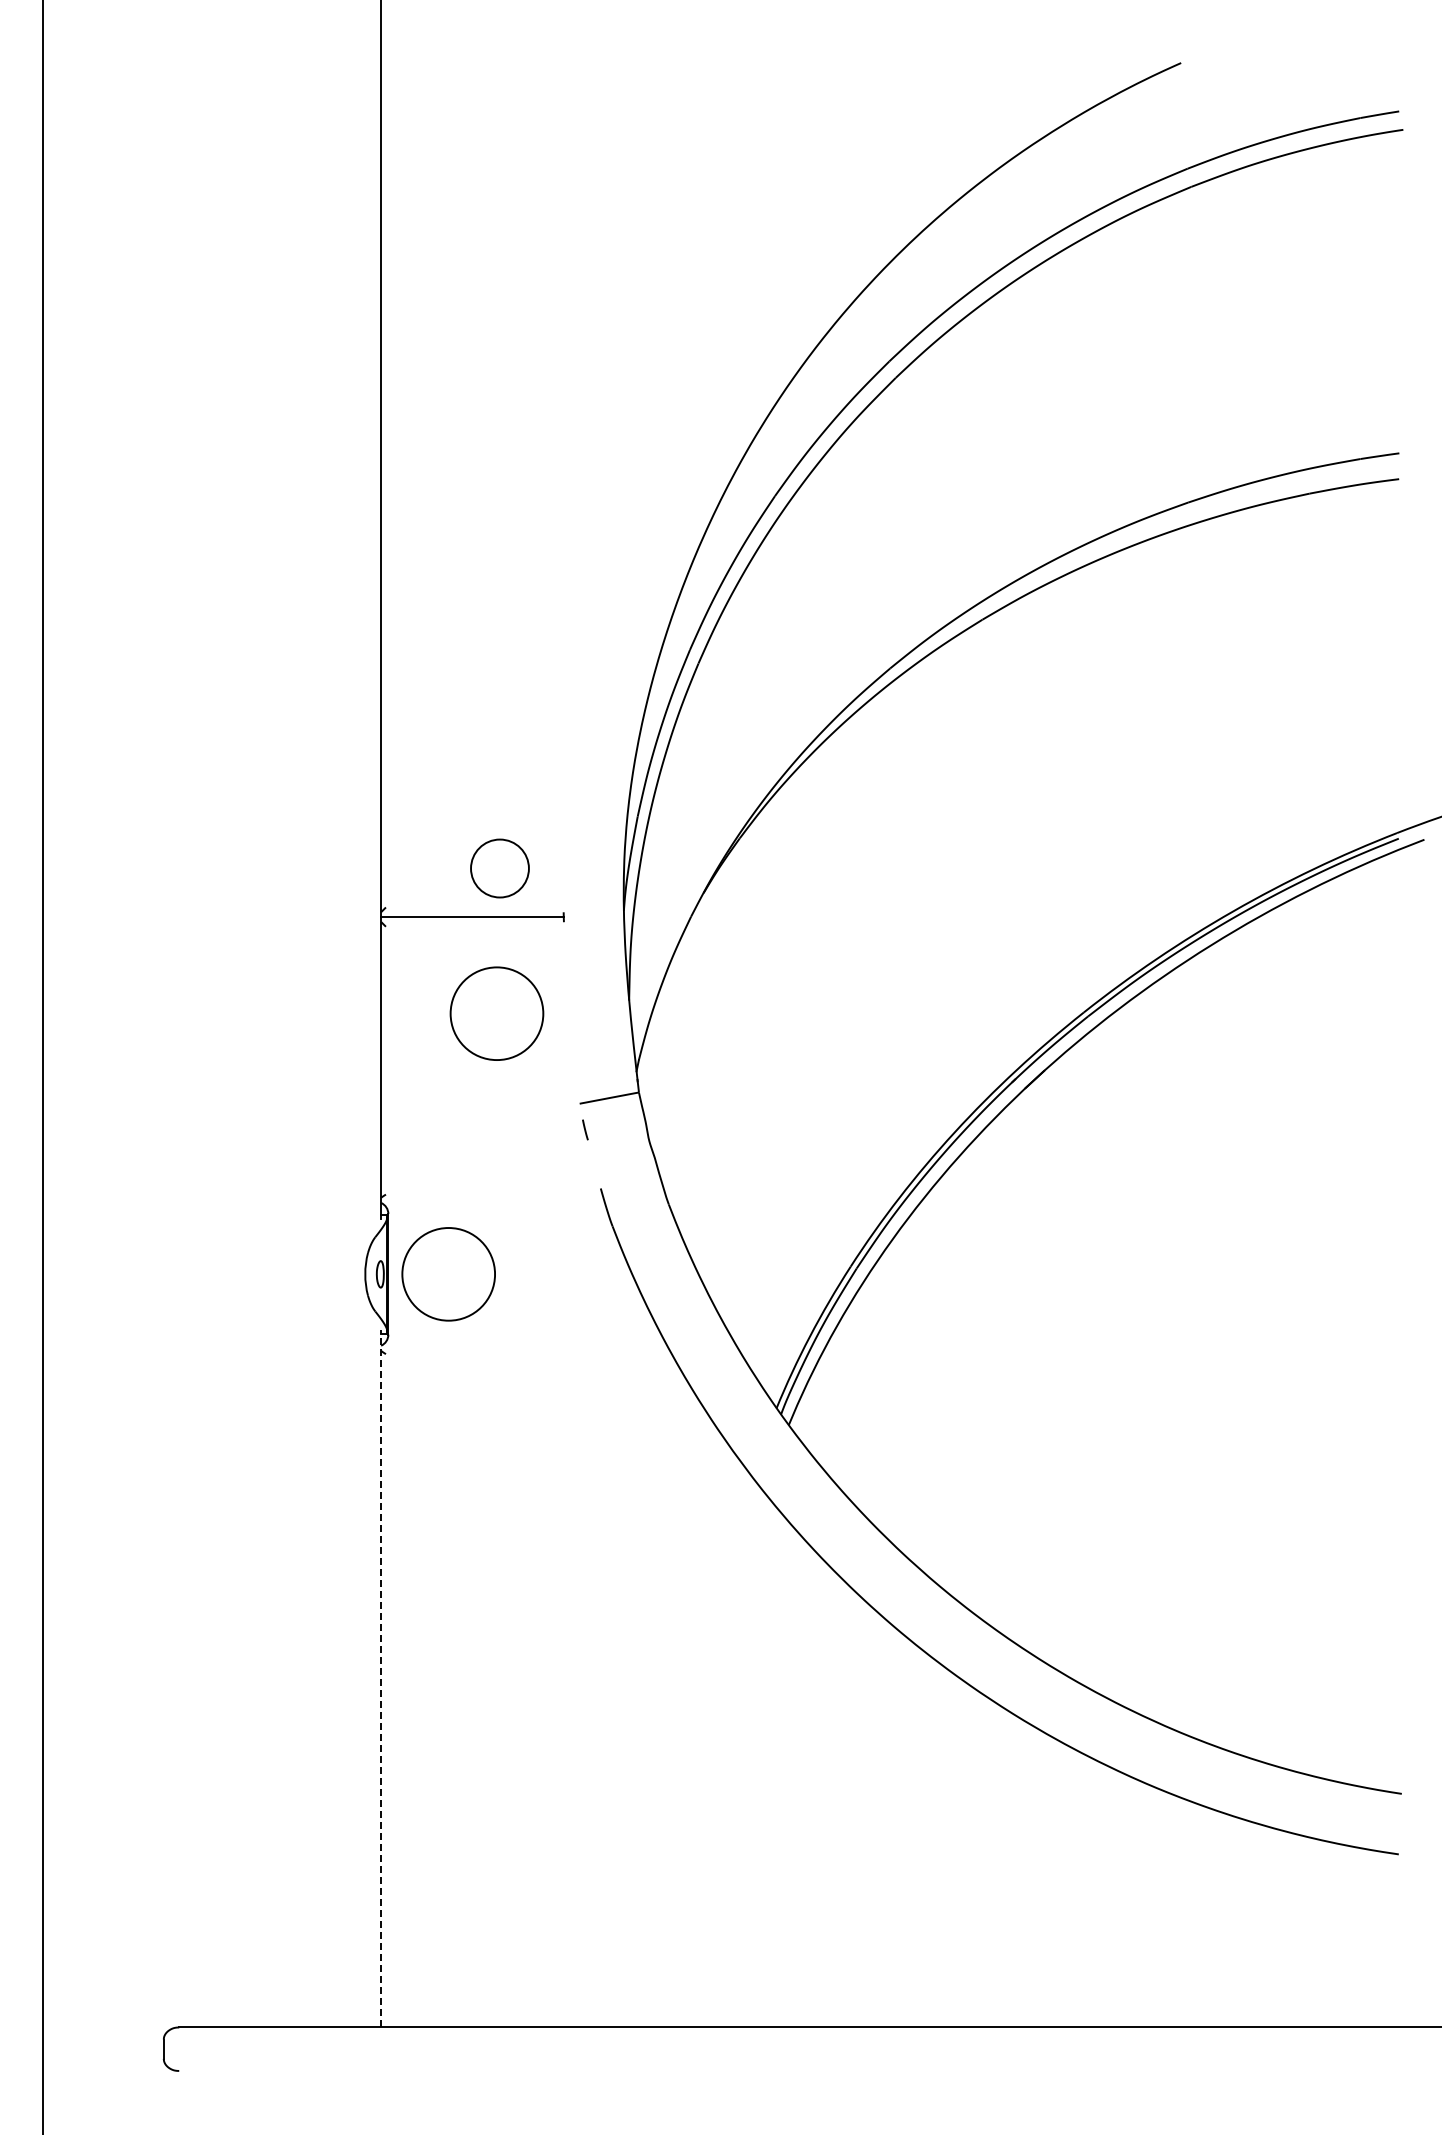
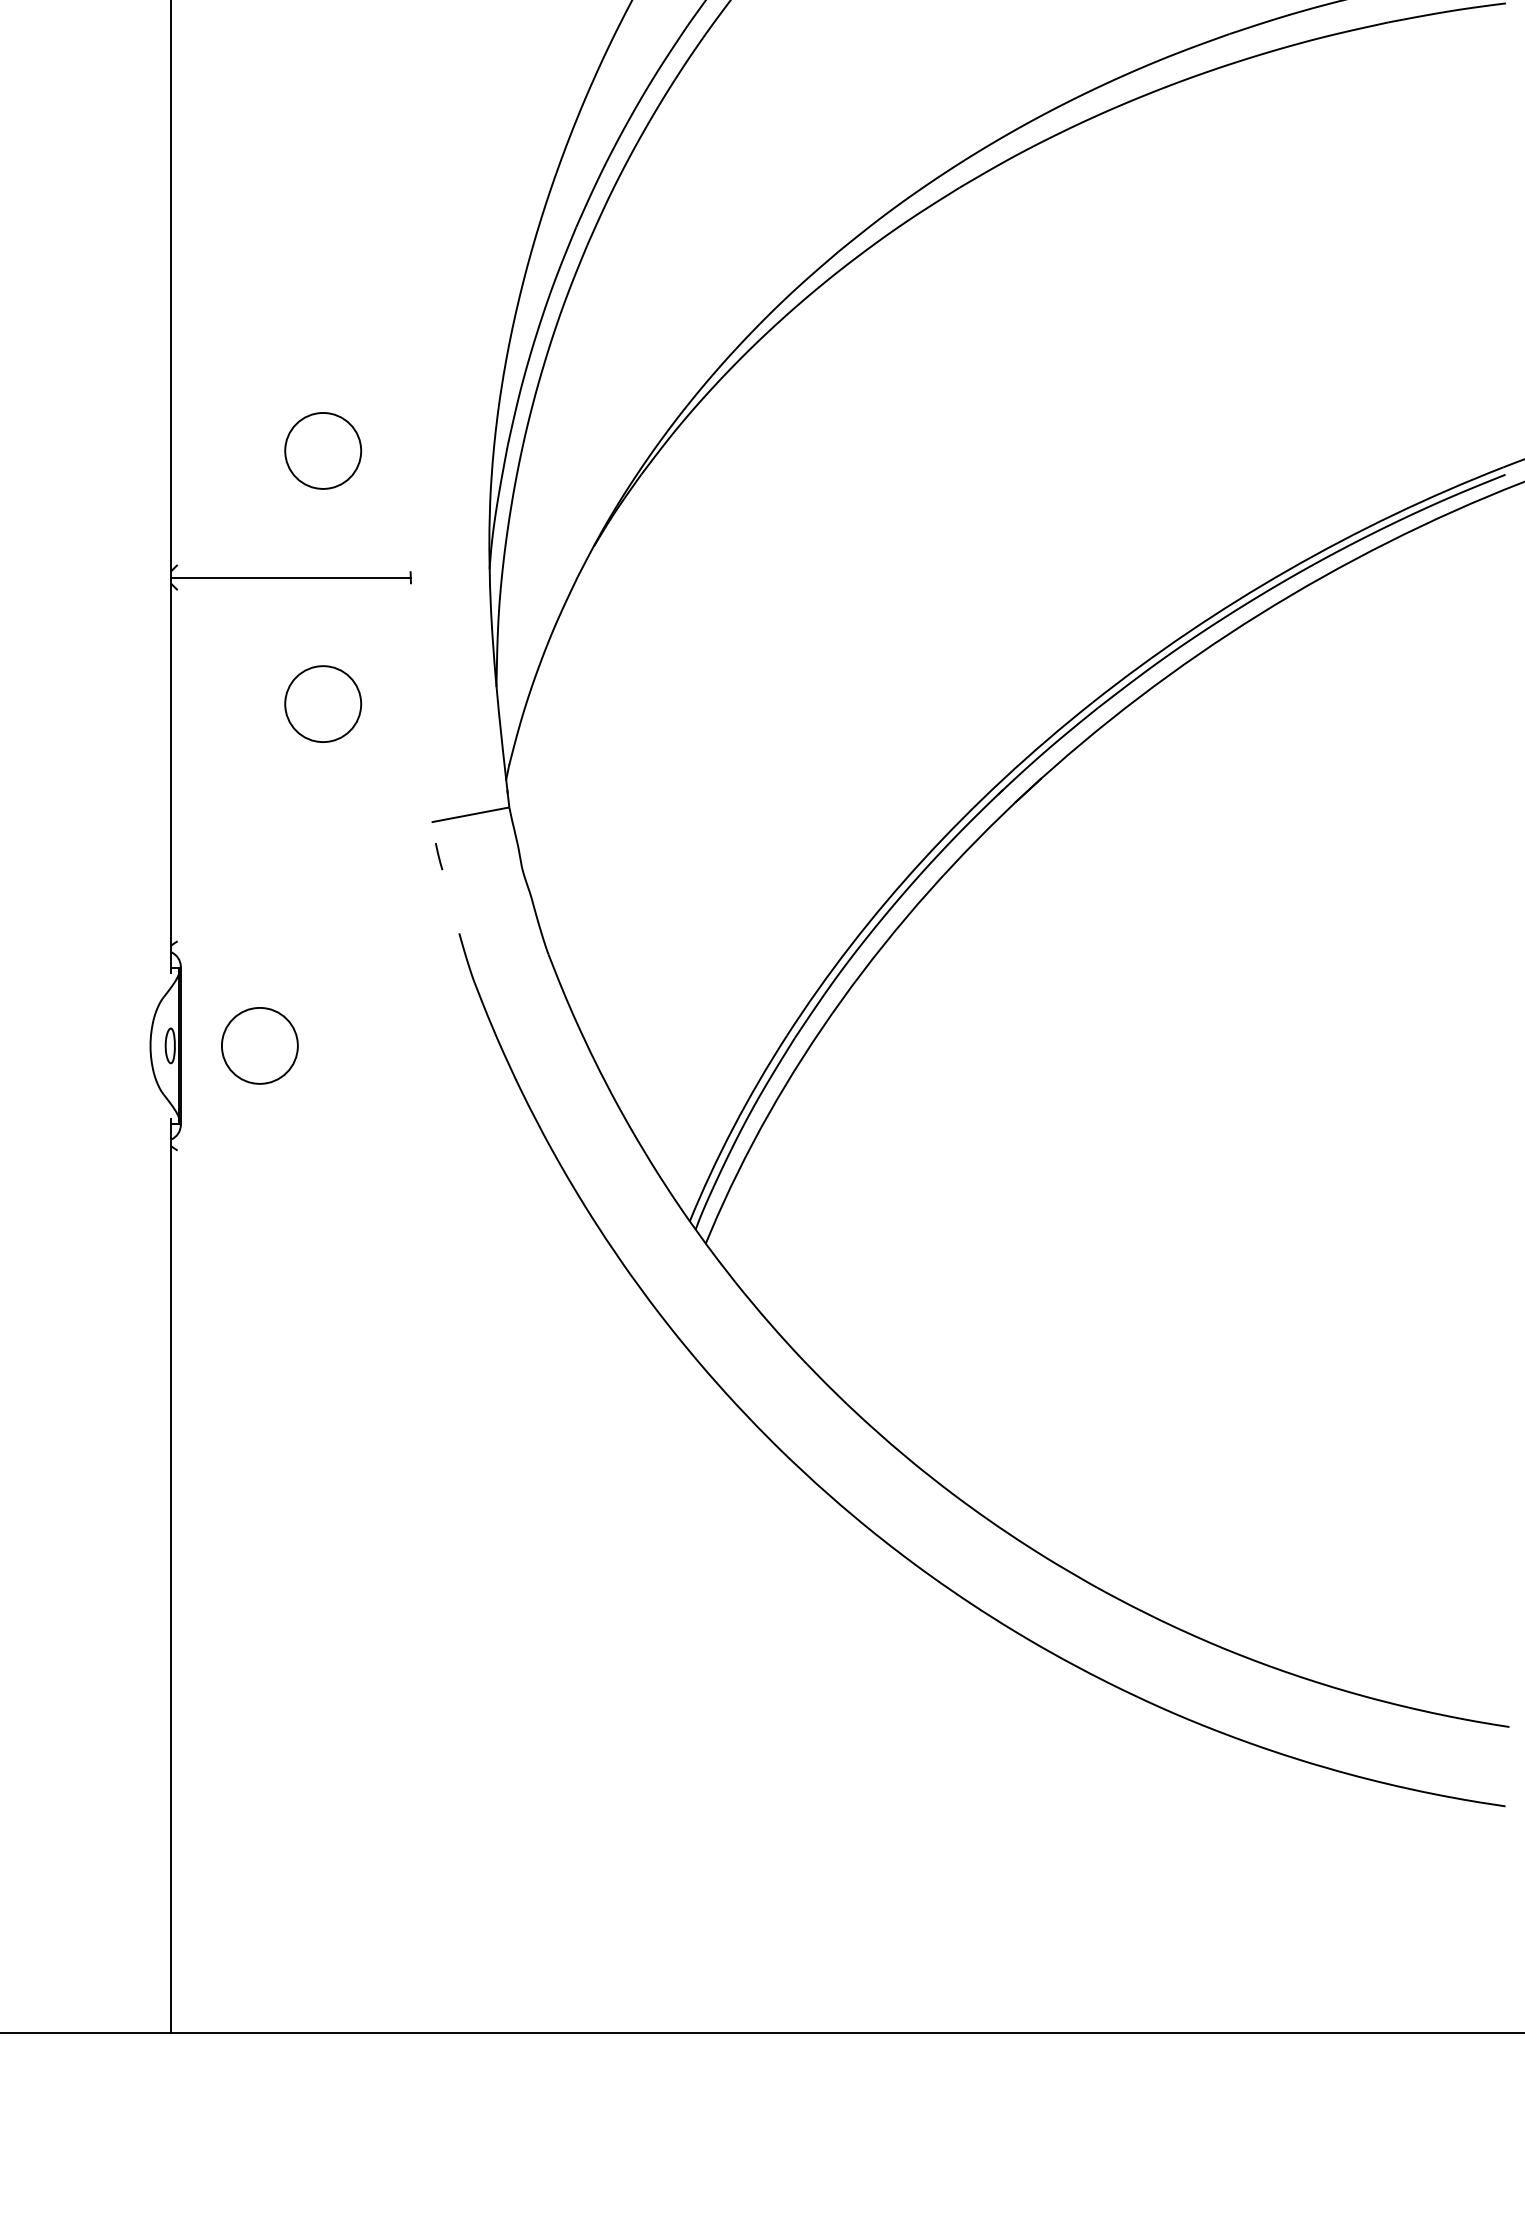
circle: (499, 868) -> (322, 450), moved
circle: (496, 1013) -> (322, 703), size x0.62
circle: (448, 1274) -> (259, 1046), size x0.62
line: (381, 1678) -> (171, 1575), dashed -> solid

